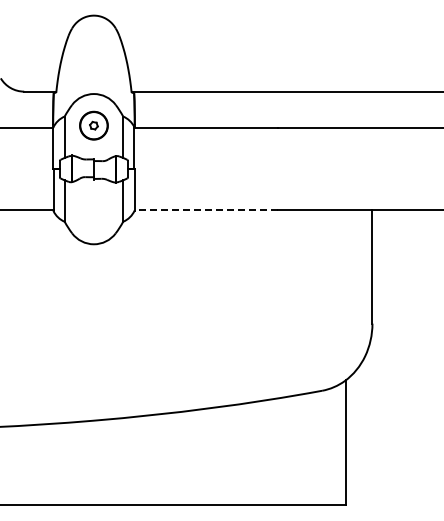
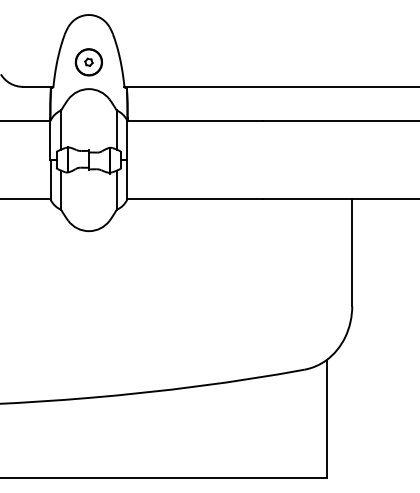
part: (93, 125) -> (88, 62), moved
line: (206, 210) -> (195, 199), dashed -> solid

